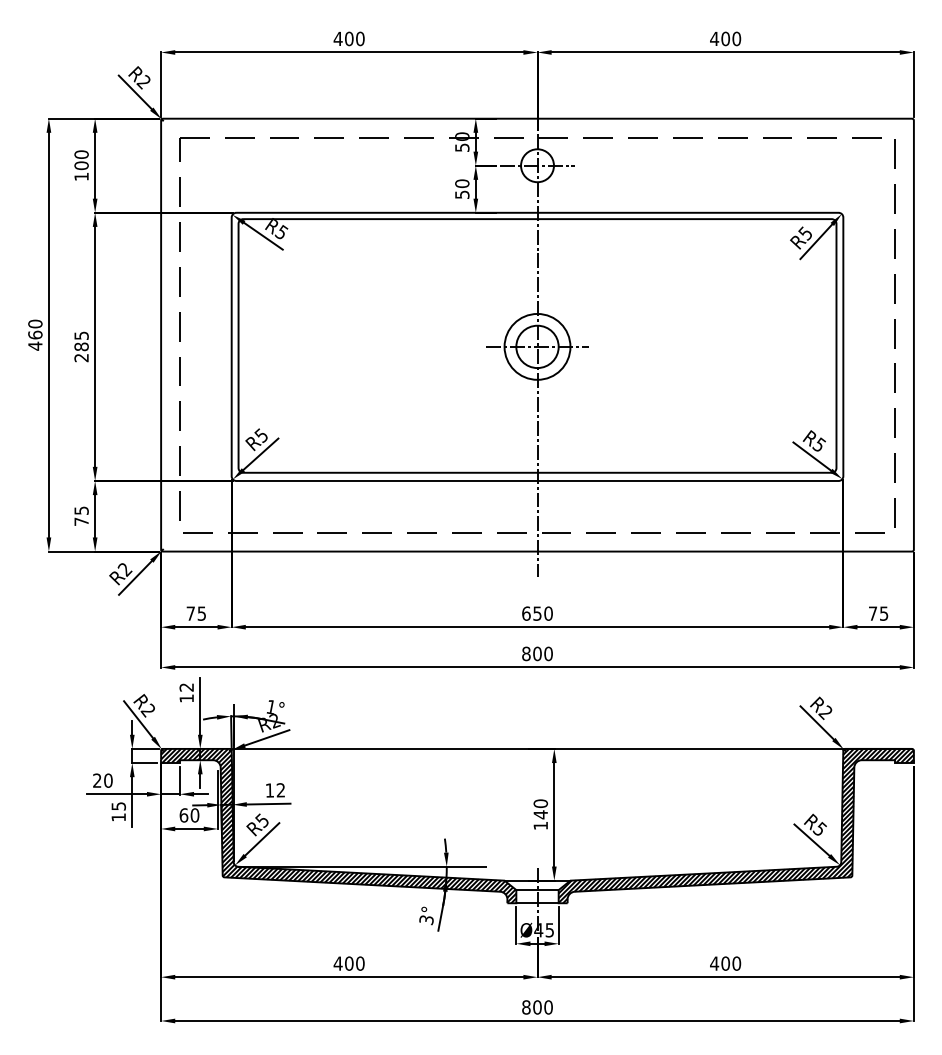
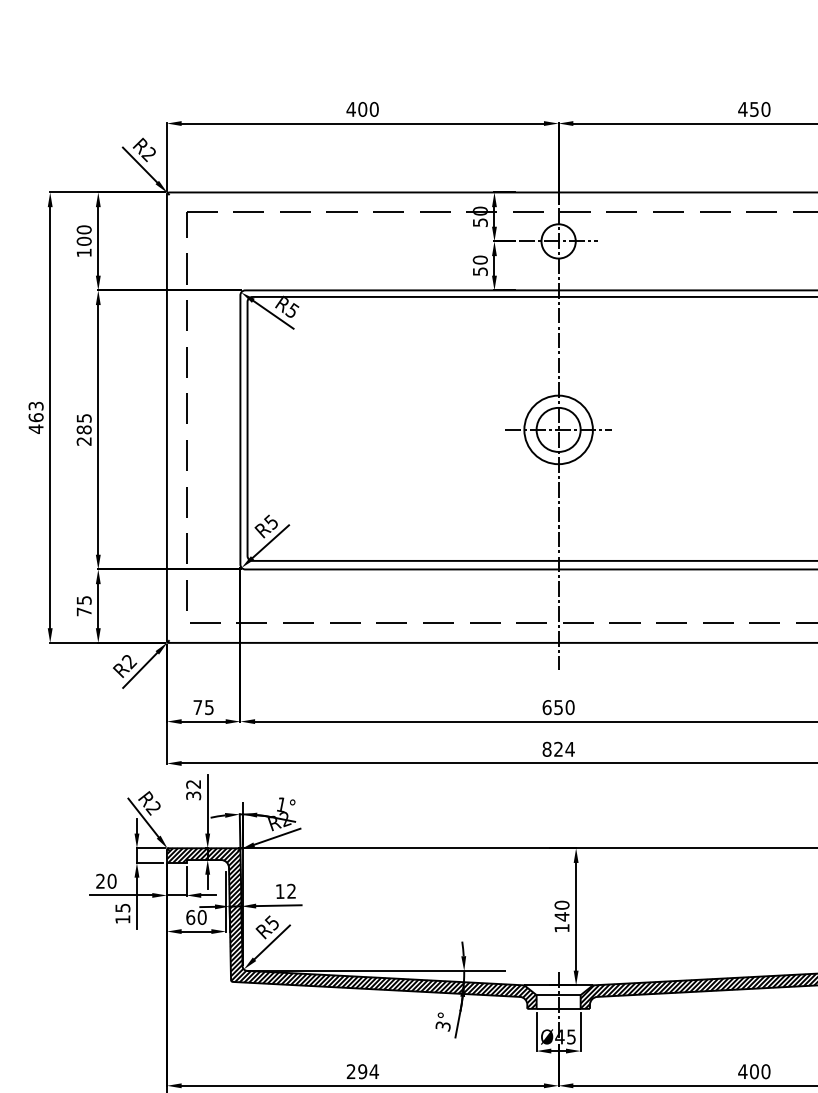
text: (725, 38) -> (754, 109), 400 -> 450
text: (35, 323) -> (36, 405), 460 -> 463
text: (543, 653) -> (564, 748), 800 -> 824
text: (186, 698) -> (193, 795), 12 -> 32
text: (348, 963) -> (361, 1071), 400 -> 294

